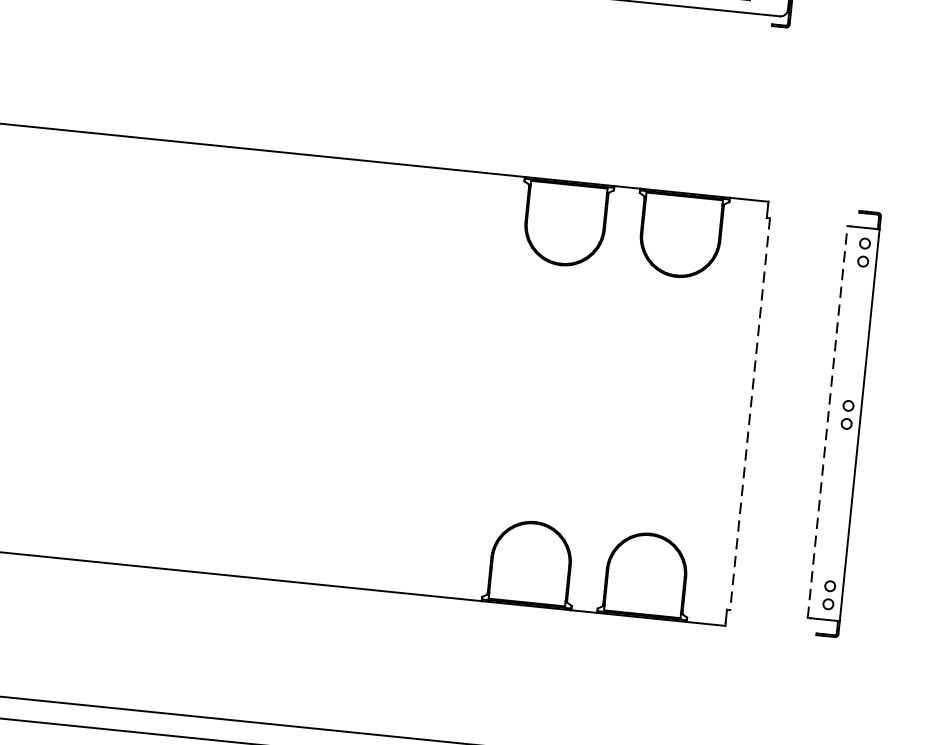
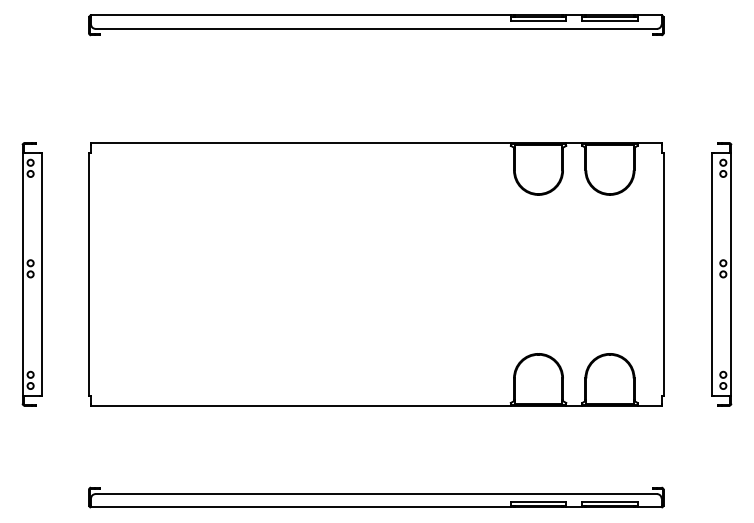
line: (749, 414) -> (663, 274), dashed -> solid
line: (827, 420) -> (711, 273), dashed -> solid

